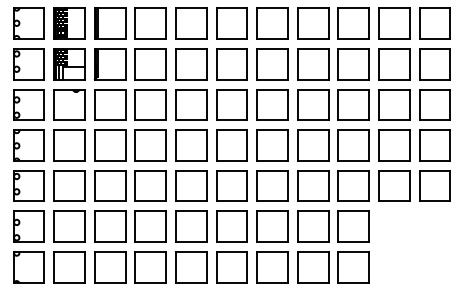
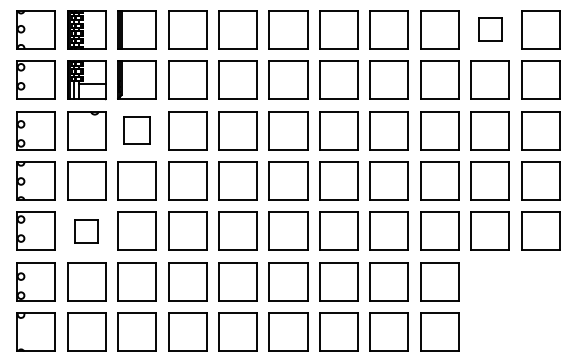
part: (393, 23) -> (489, 29), size x0.6
part: (109, 104) -> (136, 130), size x0.7
part: (69, 185) -> (86, 230), size x0.6

